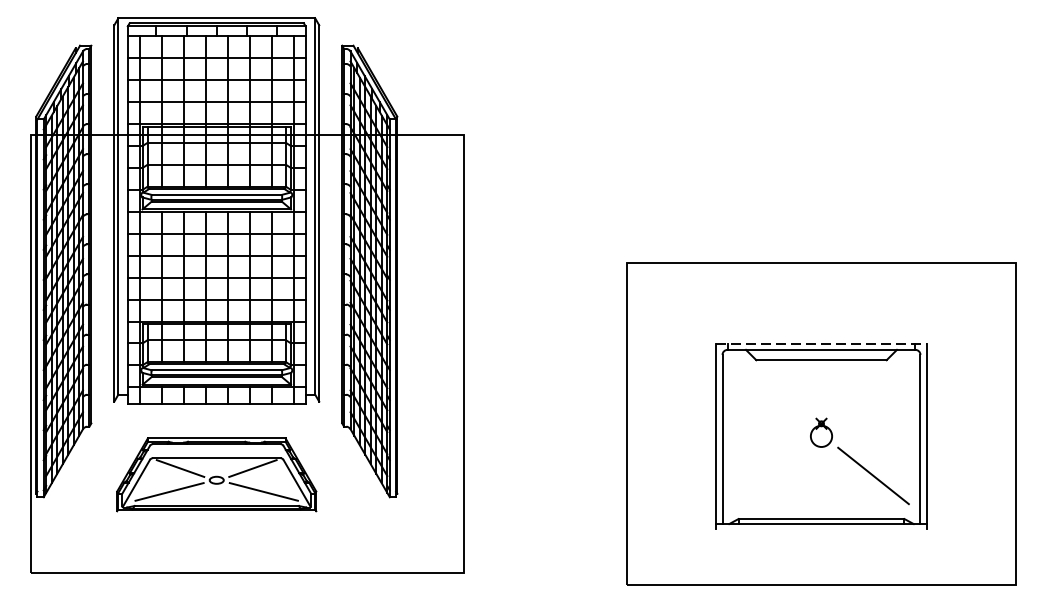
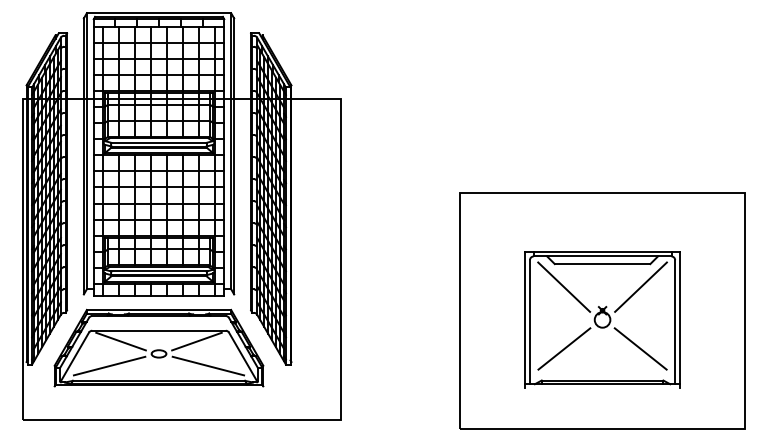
line: (822, 343) -> (603, 251), dashed -> solid
line: (769, 390) -> (564, 286), added
line: (873, 390) -> (640, 286), added
part: (216, 473) -> (158, 347), size x1.43
line: (769, 475) -> (564, 348), added

